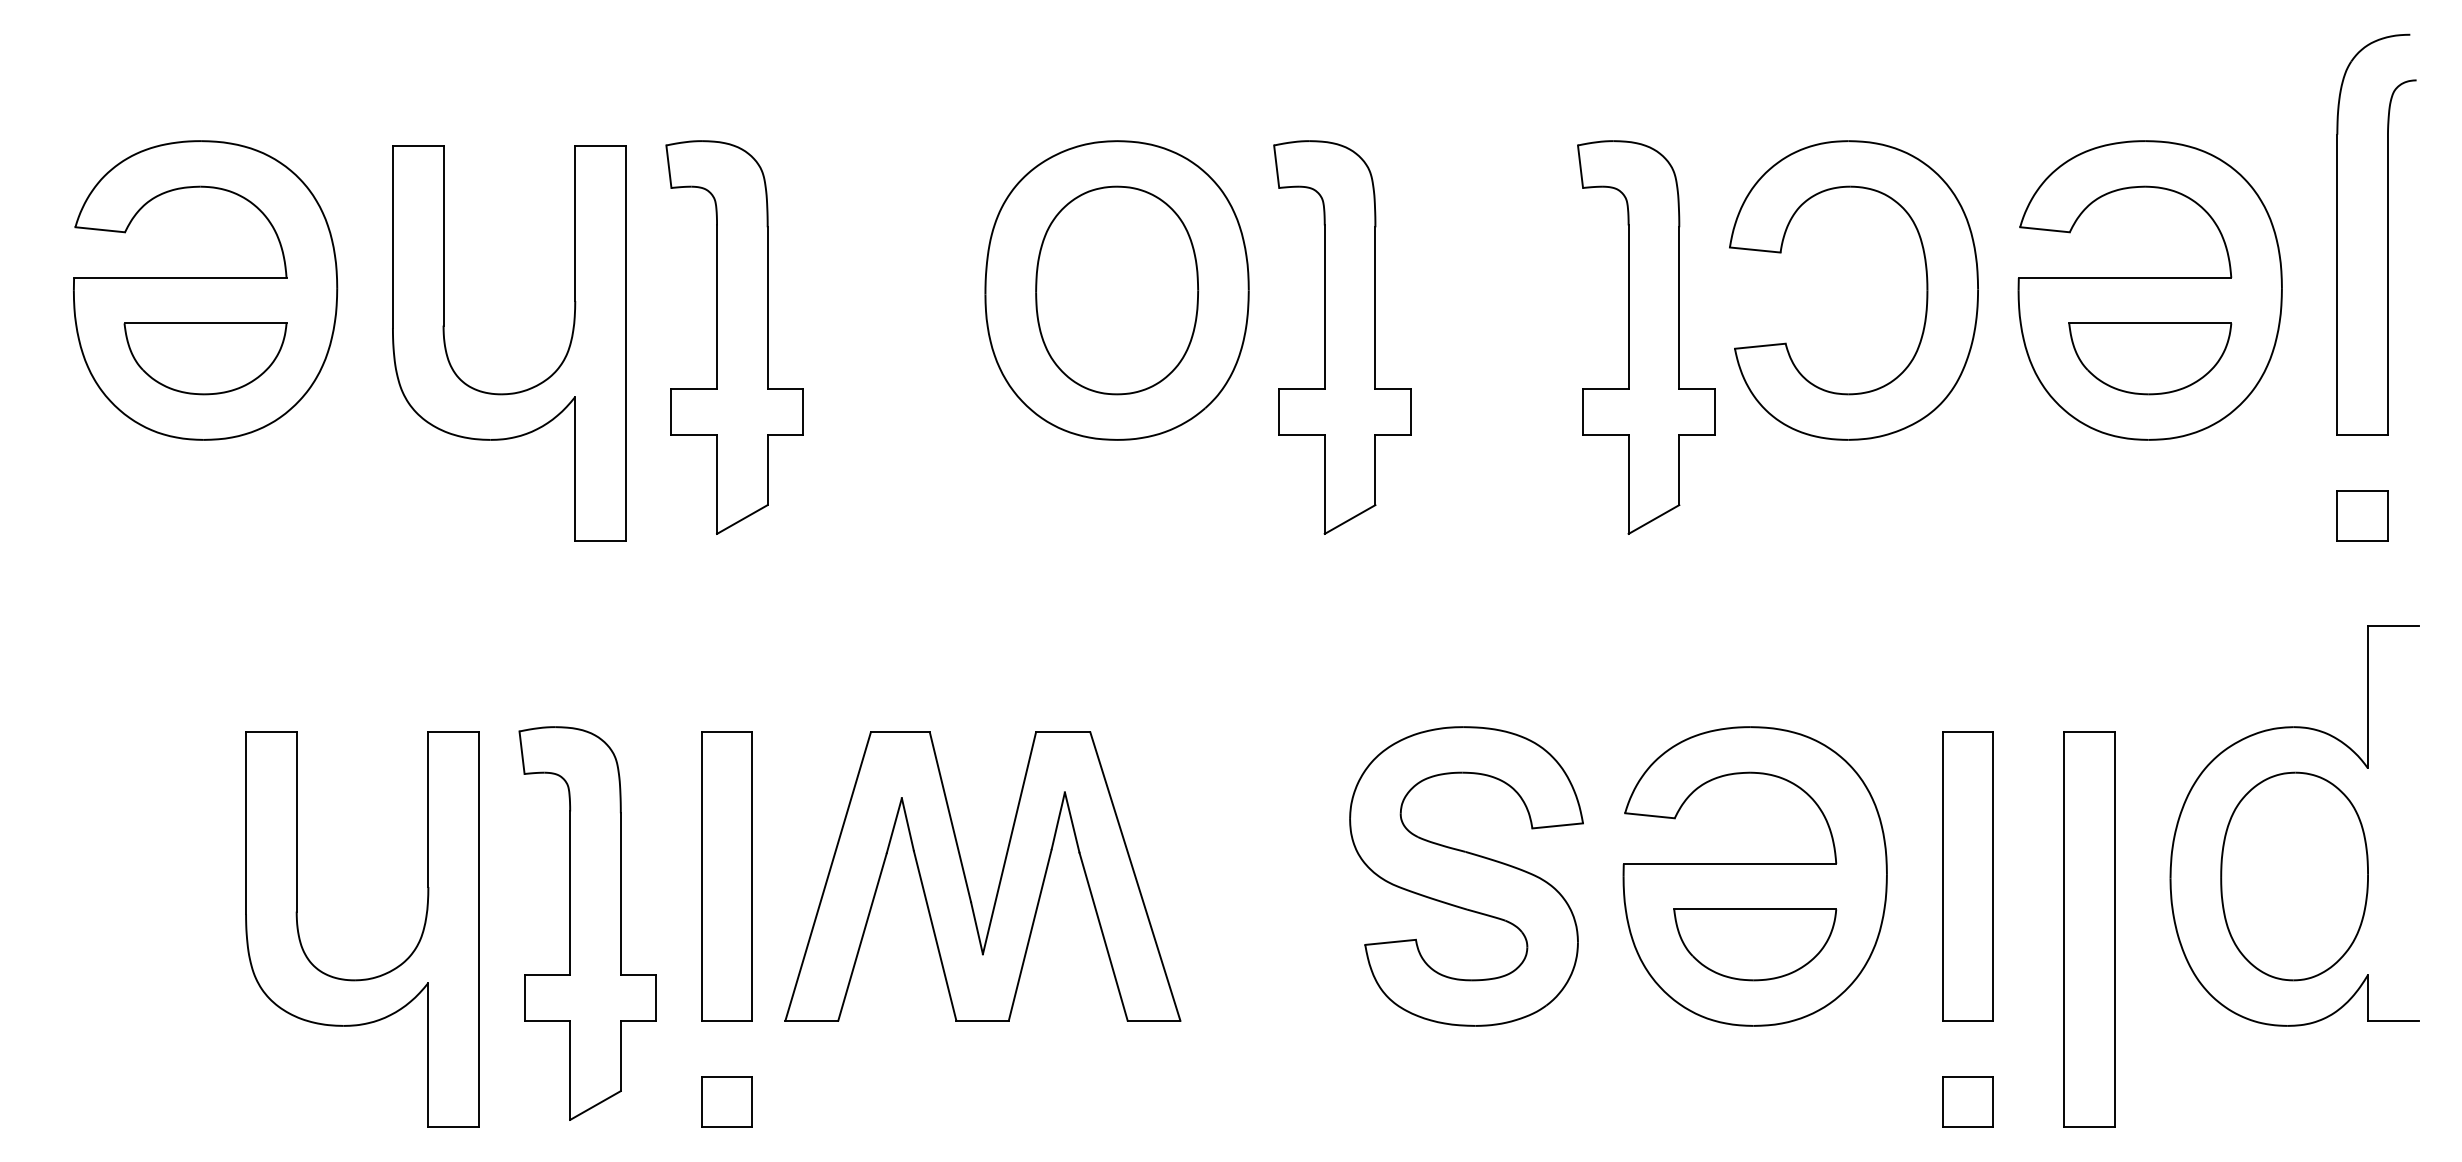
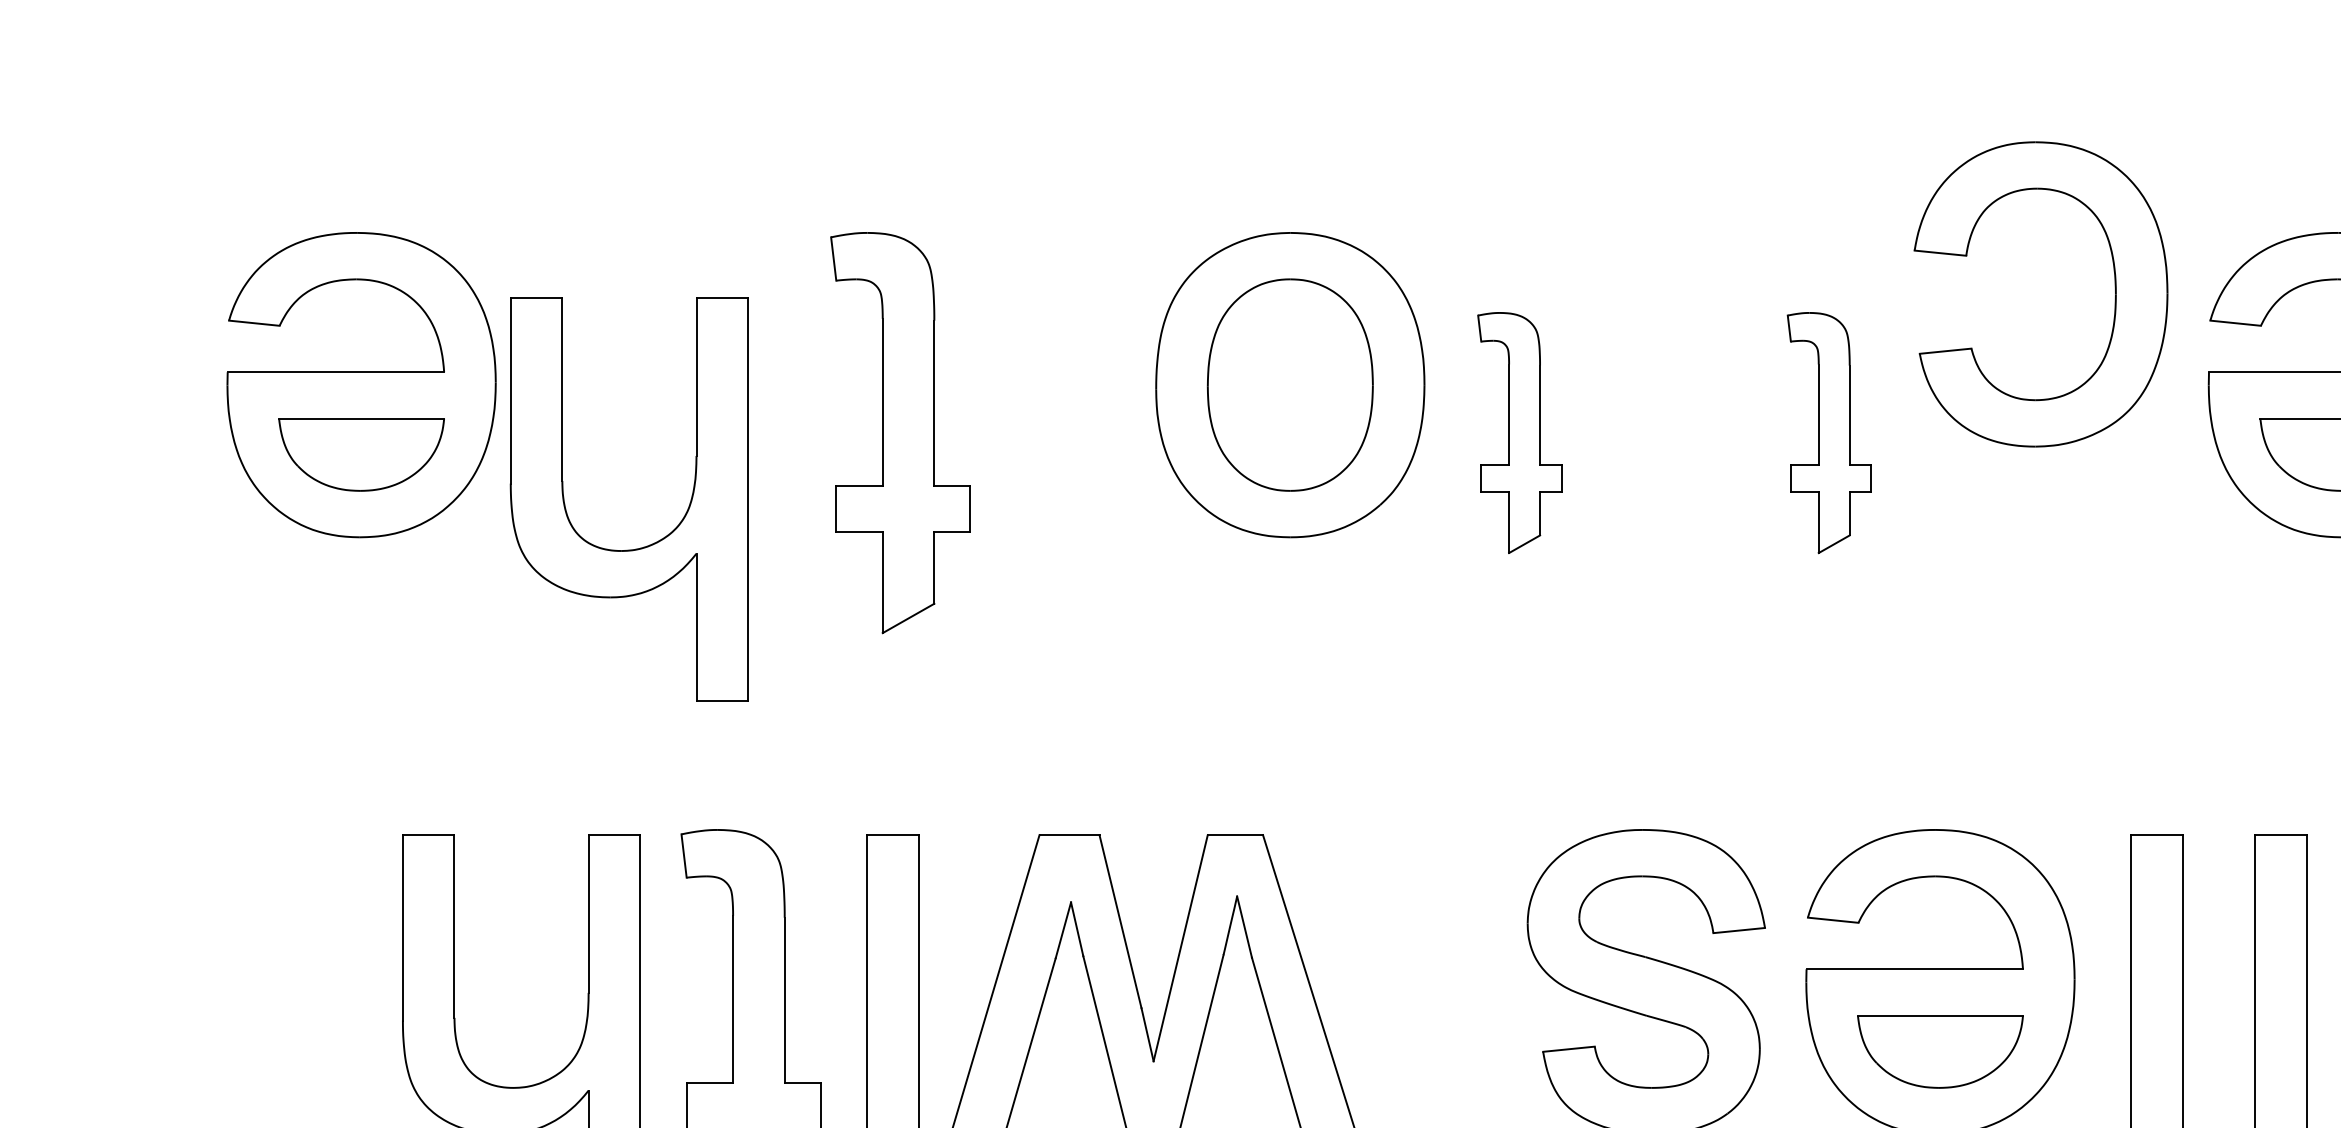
part: (1926, 290) -> (2114, 294), moved
part: (1342, 337) -> (1519, 432), size x0.6
part: (1646, 337) -> (1829, 432), size x0.6
part: (524, 389) -> (644, 546), moved

